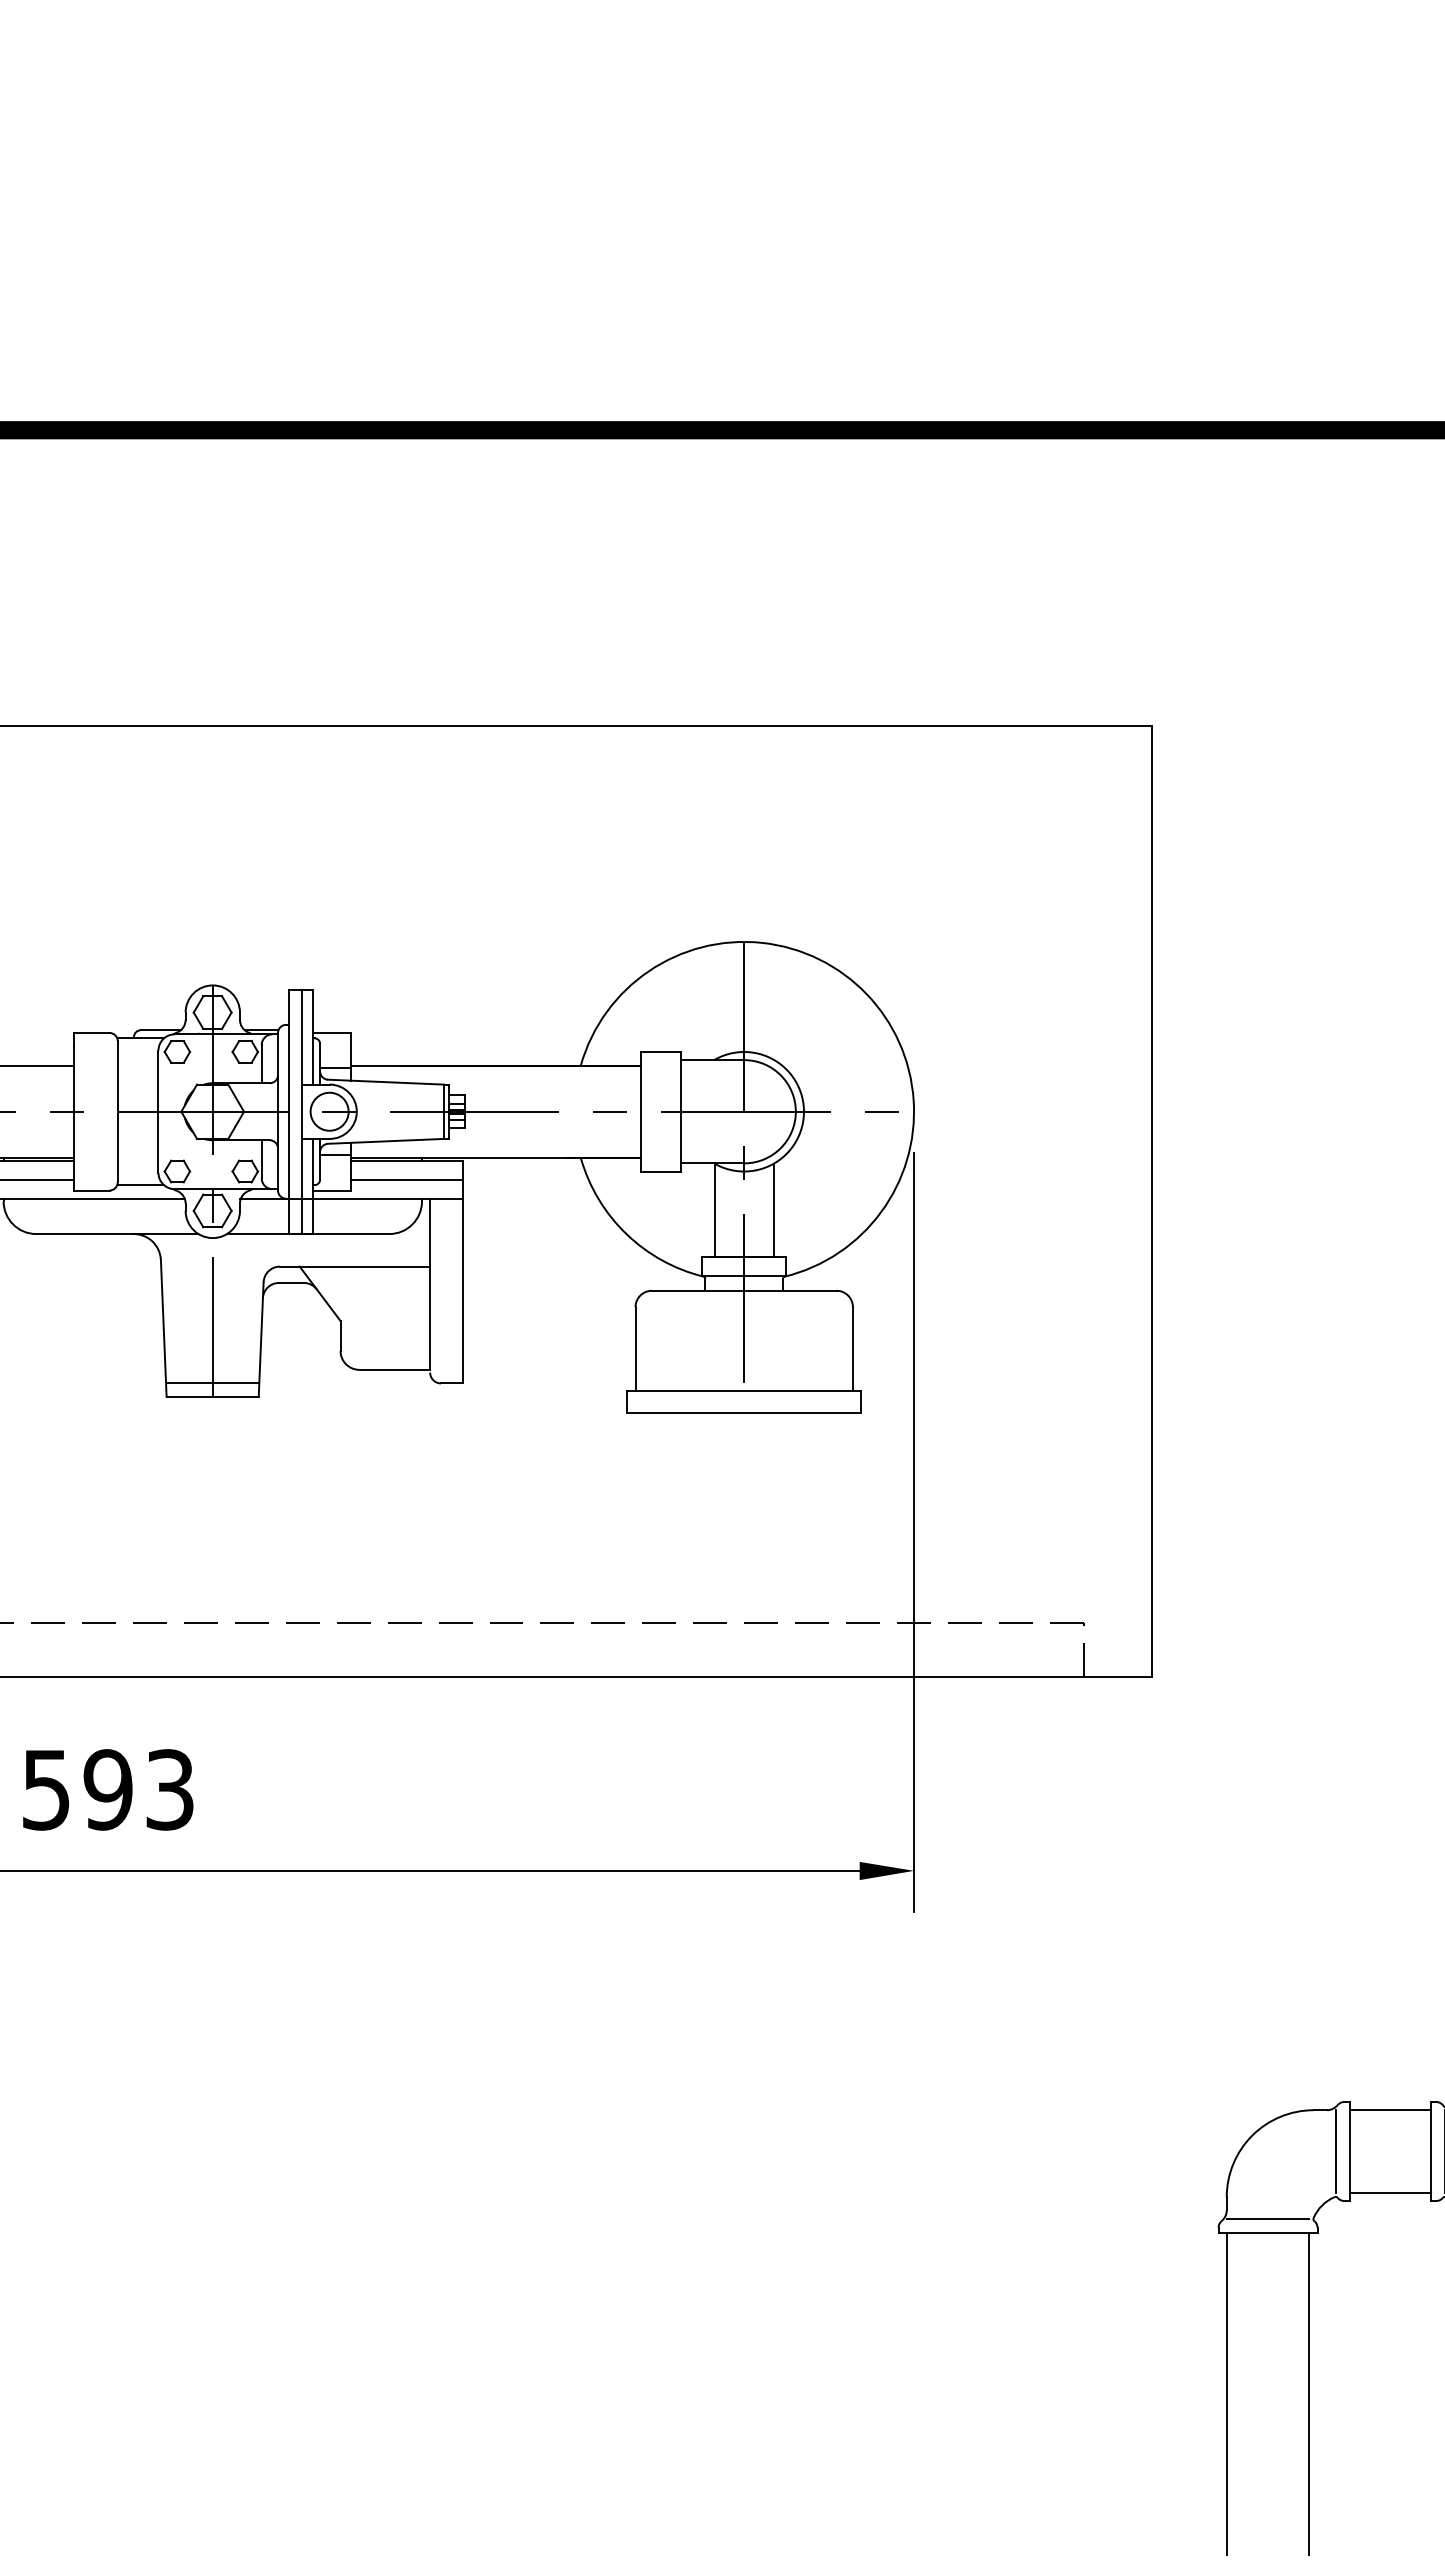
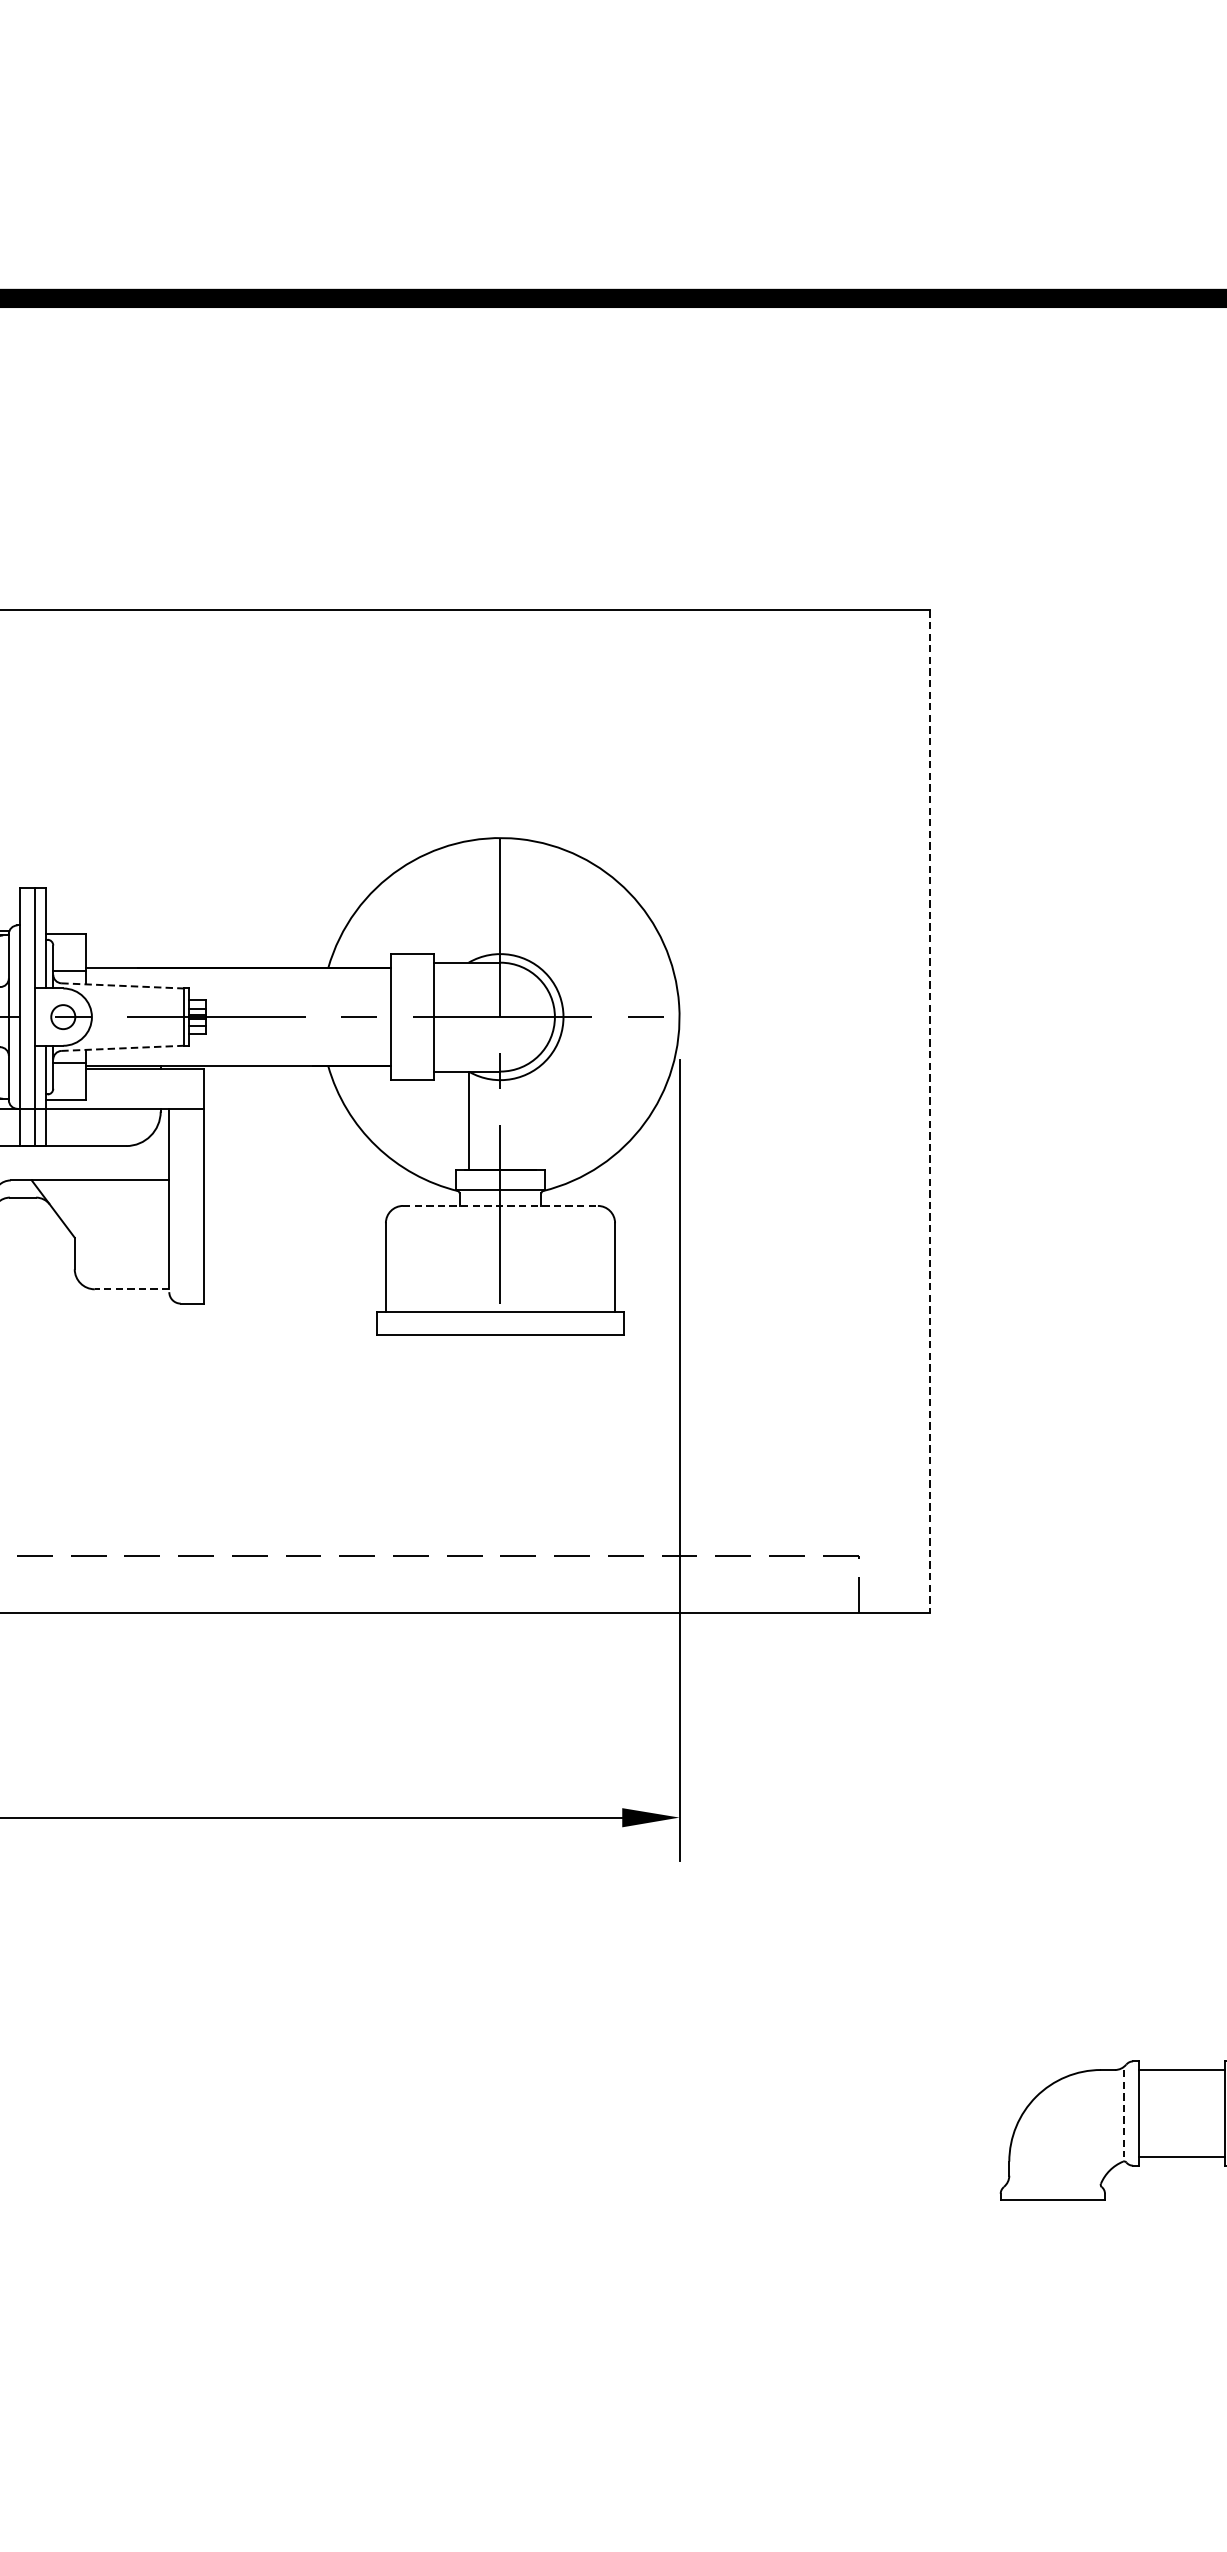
line: (386, 1082) -> (123, 986), solid -> dashed
circle: (329, 1111) -> (63, 1016), size x0.6
line: (386, 1141) -> (123, 1048), solid -> dashed
line: (406, 1179) -> (144, 1088), removed
line: (1151, 1201) -> (929, 1111), solid -> dashed
line: (773, 1209) -> (531, 1120), removed
line: (744, 1290) -> (500, 1205), solid -> dashed
line: (394, 1369) -> (131, 1288), solid -> dashed
line: (1335, 2152) -> (1123, 2114), solid -> dashed
line: (1267, 2219) -> (1052, 2185), removed
line: (1226, 2394) -> (1009, 2369), removed
line: (1309, 2394) -> (1096, 2369), removed

